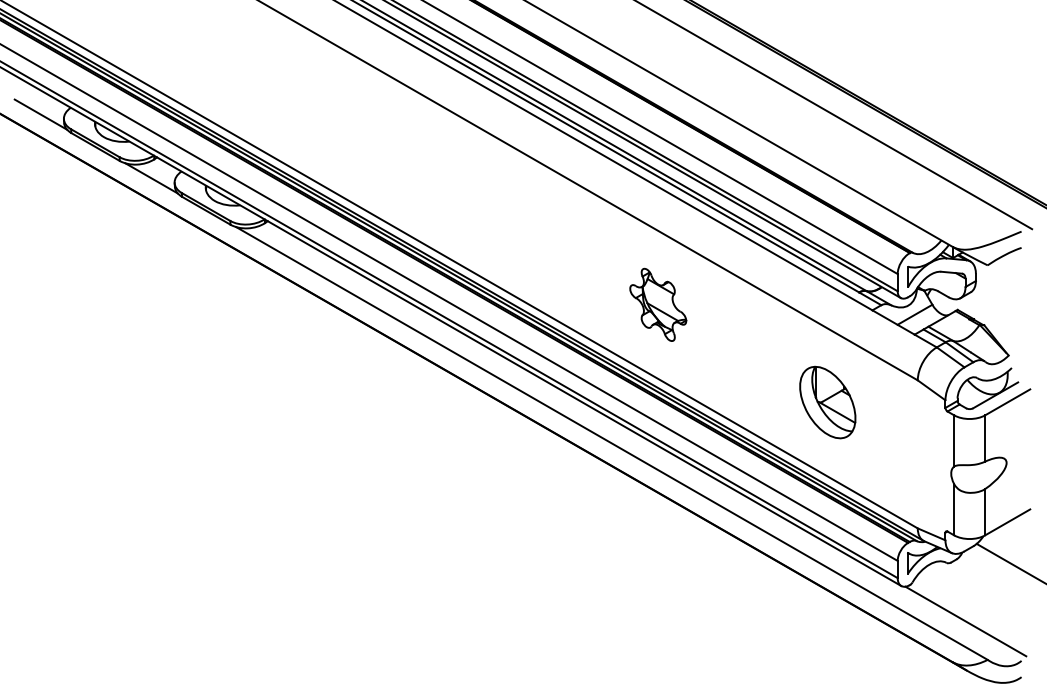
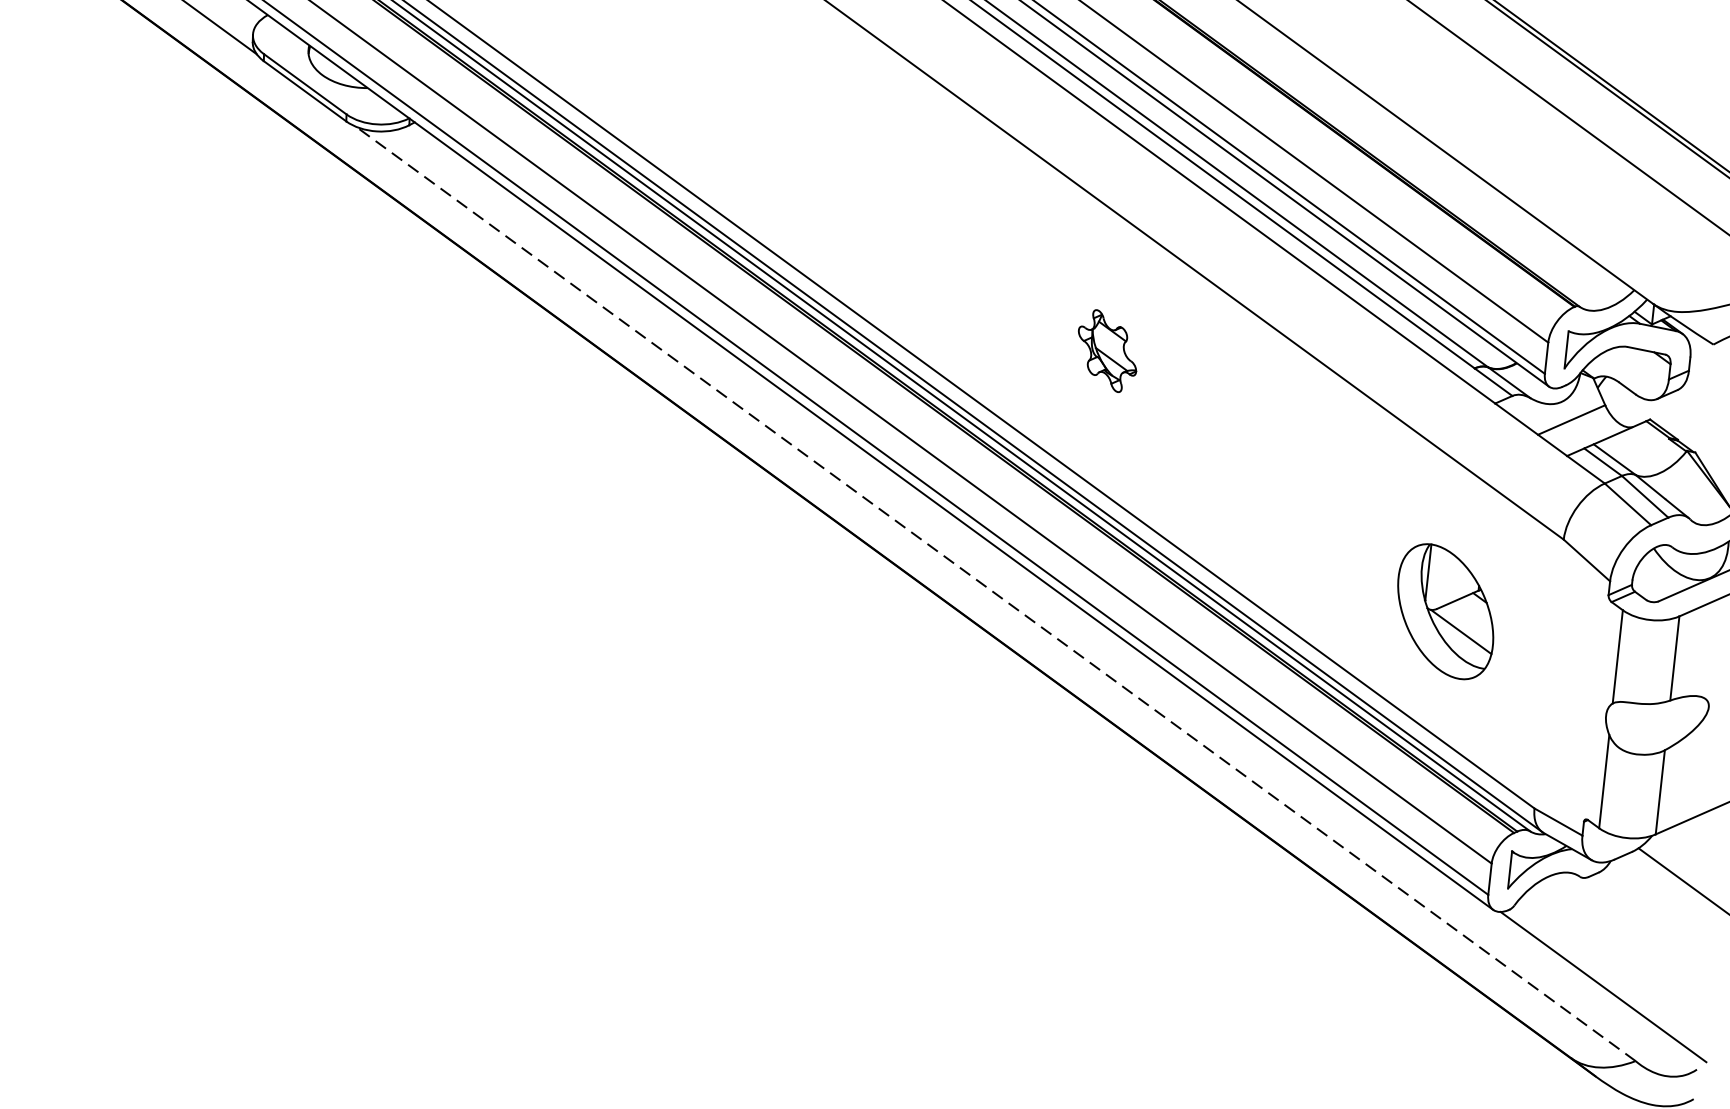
part: (658, 304) -> (1107, 350), size x0.6
part: (827, 402) -> (1445, 611), moved
line: (611, 443) -> (995, 593), solid -> dashed

